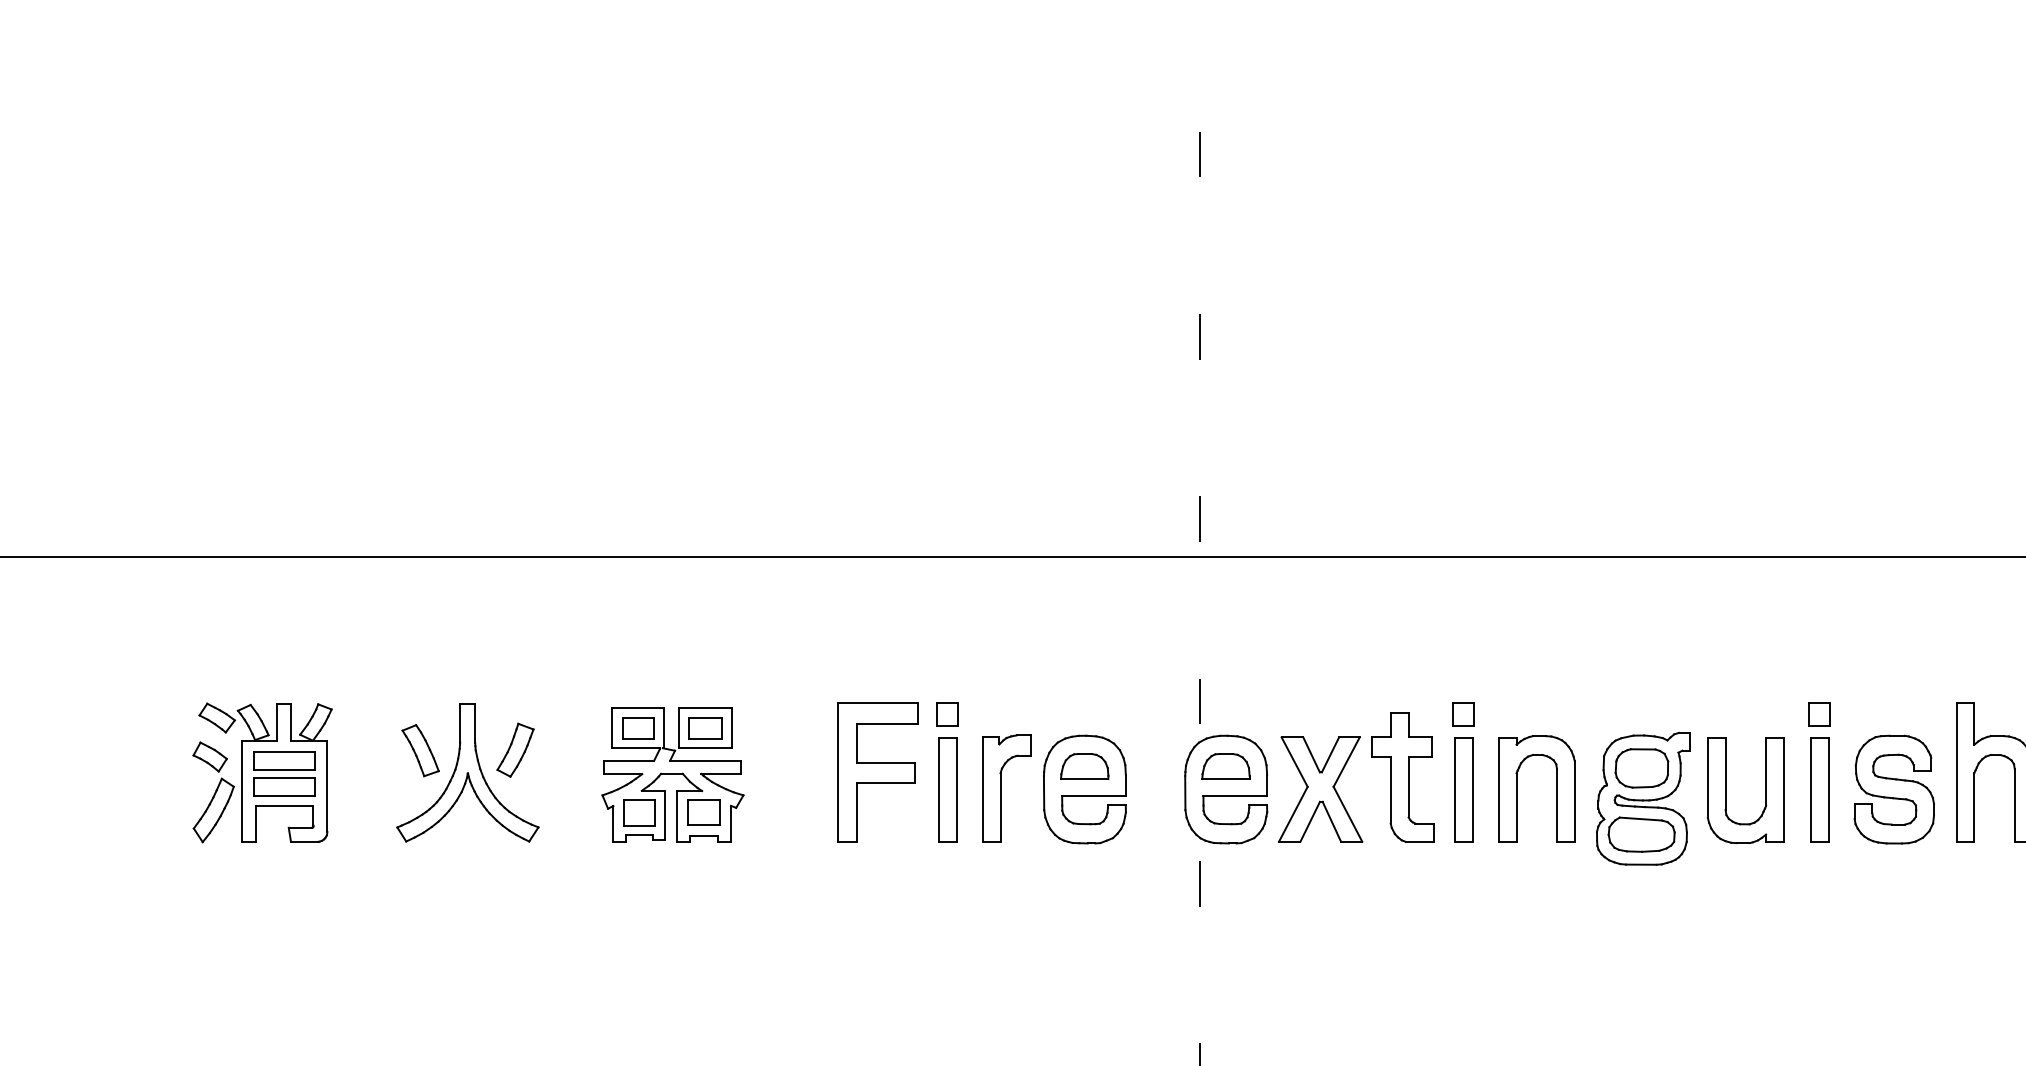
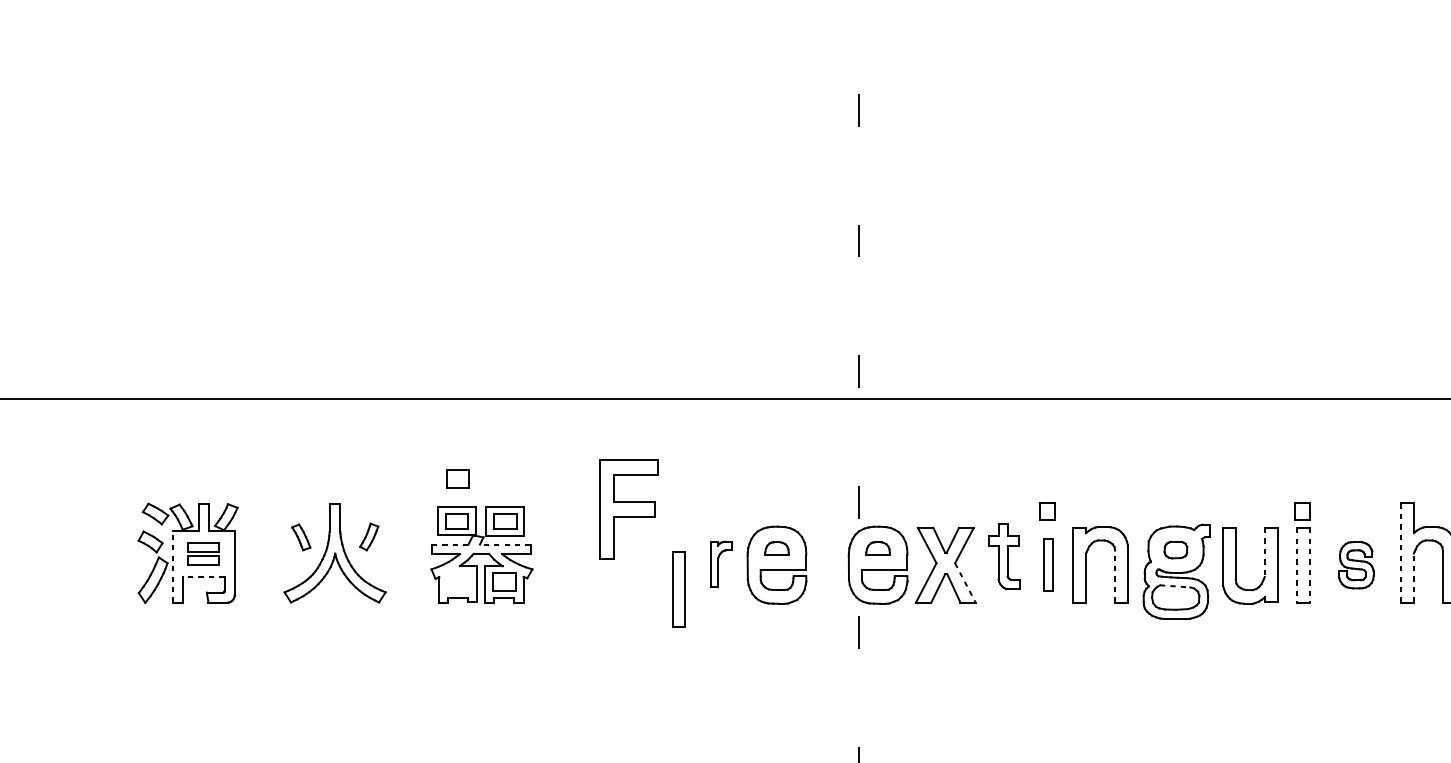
part: (947, 714) -> (678, 511), removed
part: (515, 749) -> (369, 536), size x0.7
part: (420, 750) -> (301, 537), size x0.7
line: (628, 760) -> (450, 544), solid -> dashed
line: (705, 760) -> (505, 544), solid -> dashed
part: (1084, 766) -> (776, 548), size x0.7
part: (1225, 766) -> (877, 548), size x0.7
part: (1641, 768) -> (1175, 550), size x0.6
part: (877, 772) -> (628, 509), moved
line: (1766, 772) -> (1265, 553), solid -> dashed
part: (284, 773) -> (203, 553), size x0.7
line: (1956, 773) -> (1401, 553), solid -> dashed
part: (1402, 777) -> (1004, 556), size x0.7
part: (1006, 788) -> (720, 564), size x0.6
part: (947, 789) -> (678, 589), moved
part: (1463, 789) -> (1048, 565), size x0.7
part: (1893, 789) -> (1356, 565), size x0.6
line: (1810, 790) -> (1296, 565), solid -> dashed
line: (1828, 790) -> (1309, 565), solid -> dashed
line: (241, 791) -> (173, 566), solid -> dashed
line: (1557, 805) -> (1115, 576), solid -> dashed
line: (284, 806) -> (203, 577), solid -> dashed
line: (1974, 807) -> (1414, 578), solid -> dashed
part: (639, 812) -> (458, 478), moved
line: (1347, 814) -> (965, 583), solid -> dashed
line: (1641, 819) -> (1175, 586), solid -> dashed

